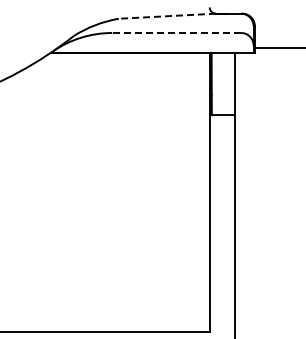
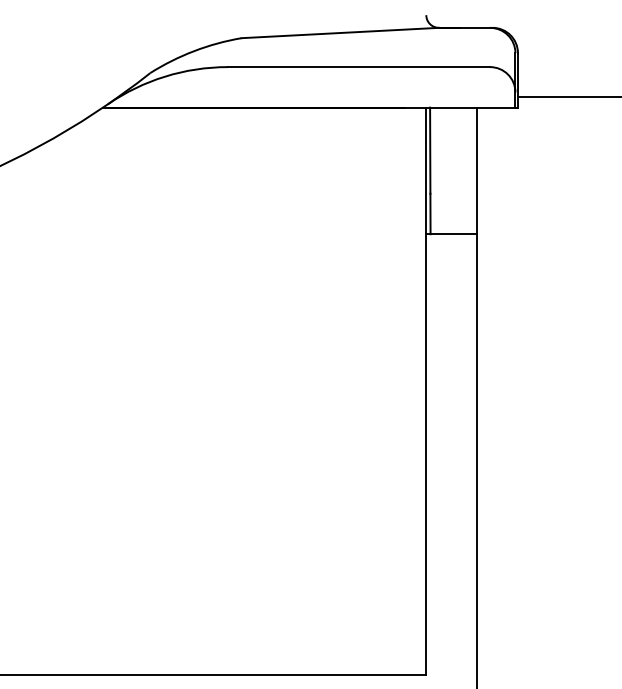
line: (167, 16) -> (340, 33), dashed -> solid
line: (176, 33) -> (358, 68), dashed -> solid

